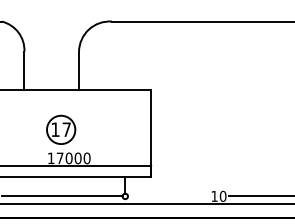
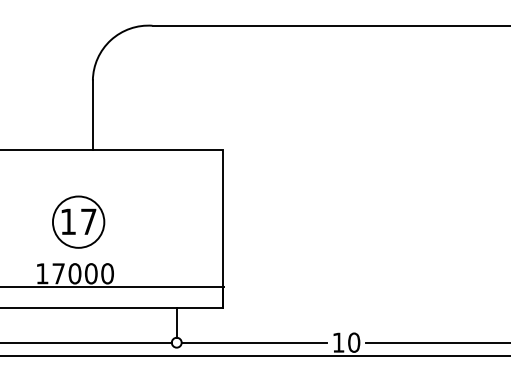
part: (61, 129) -> (79, 221), moved
line: (168, 196) -> (255, 342), added

